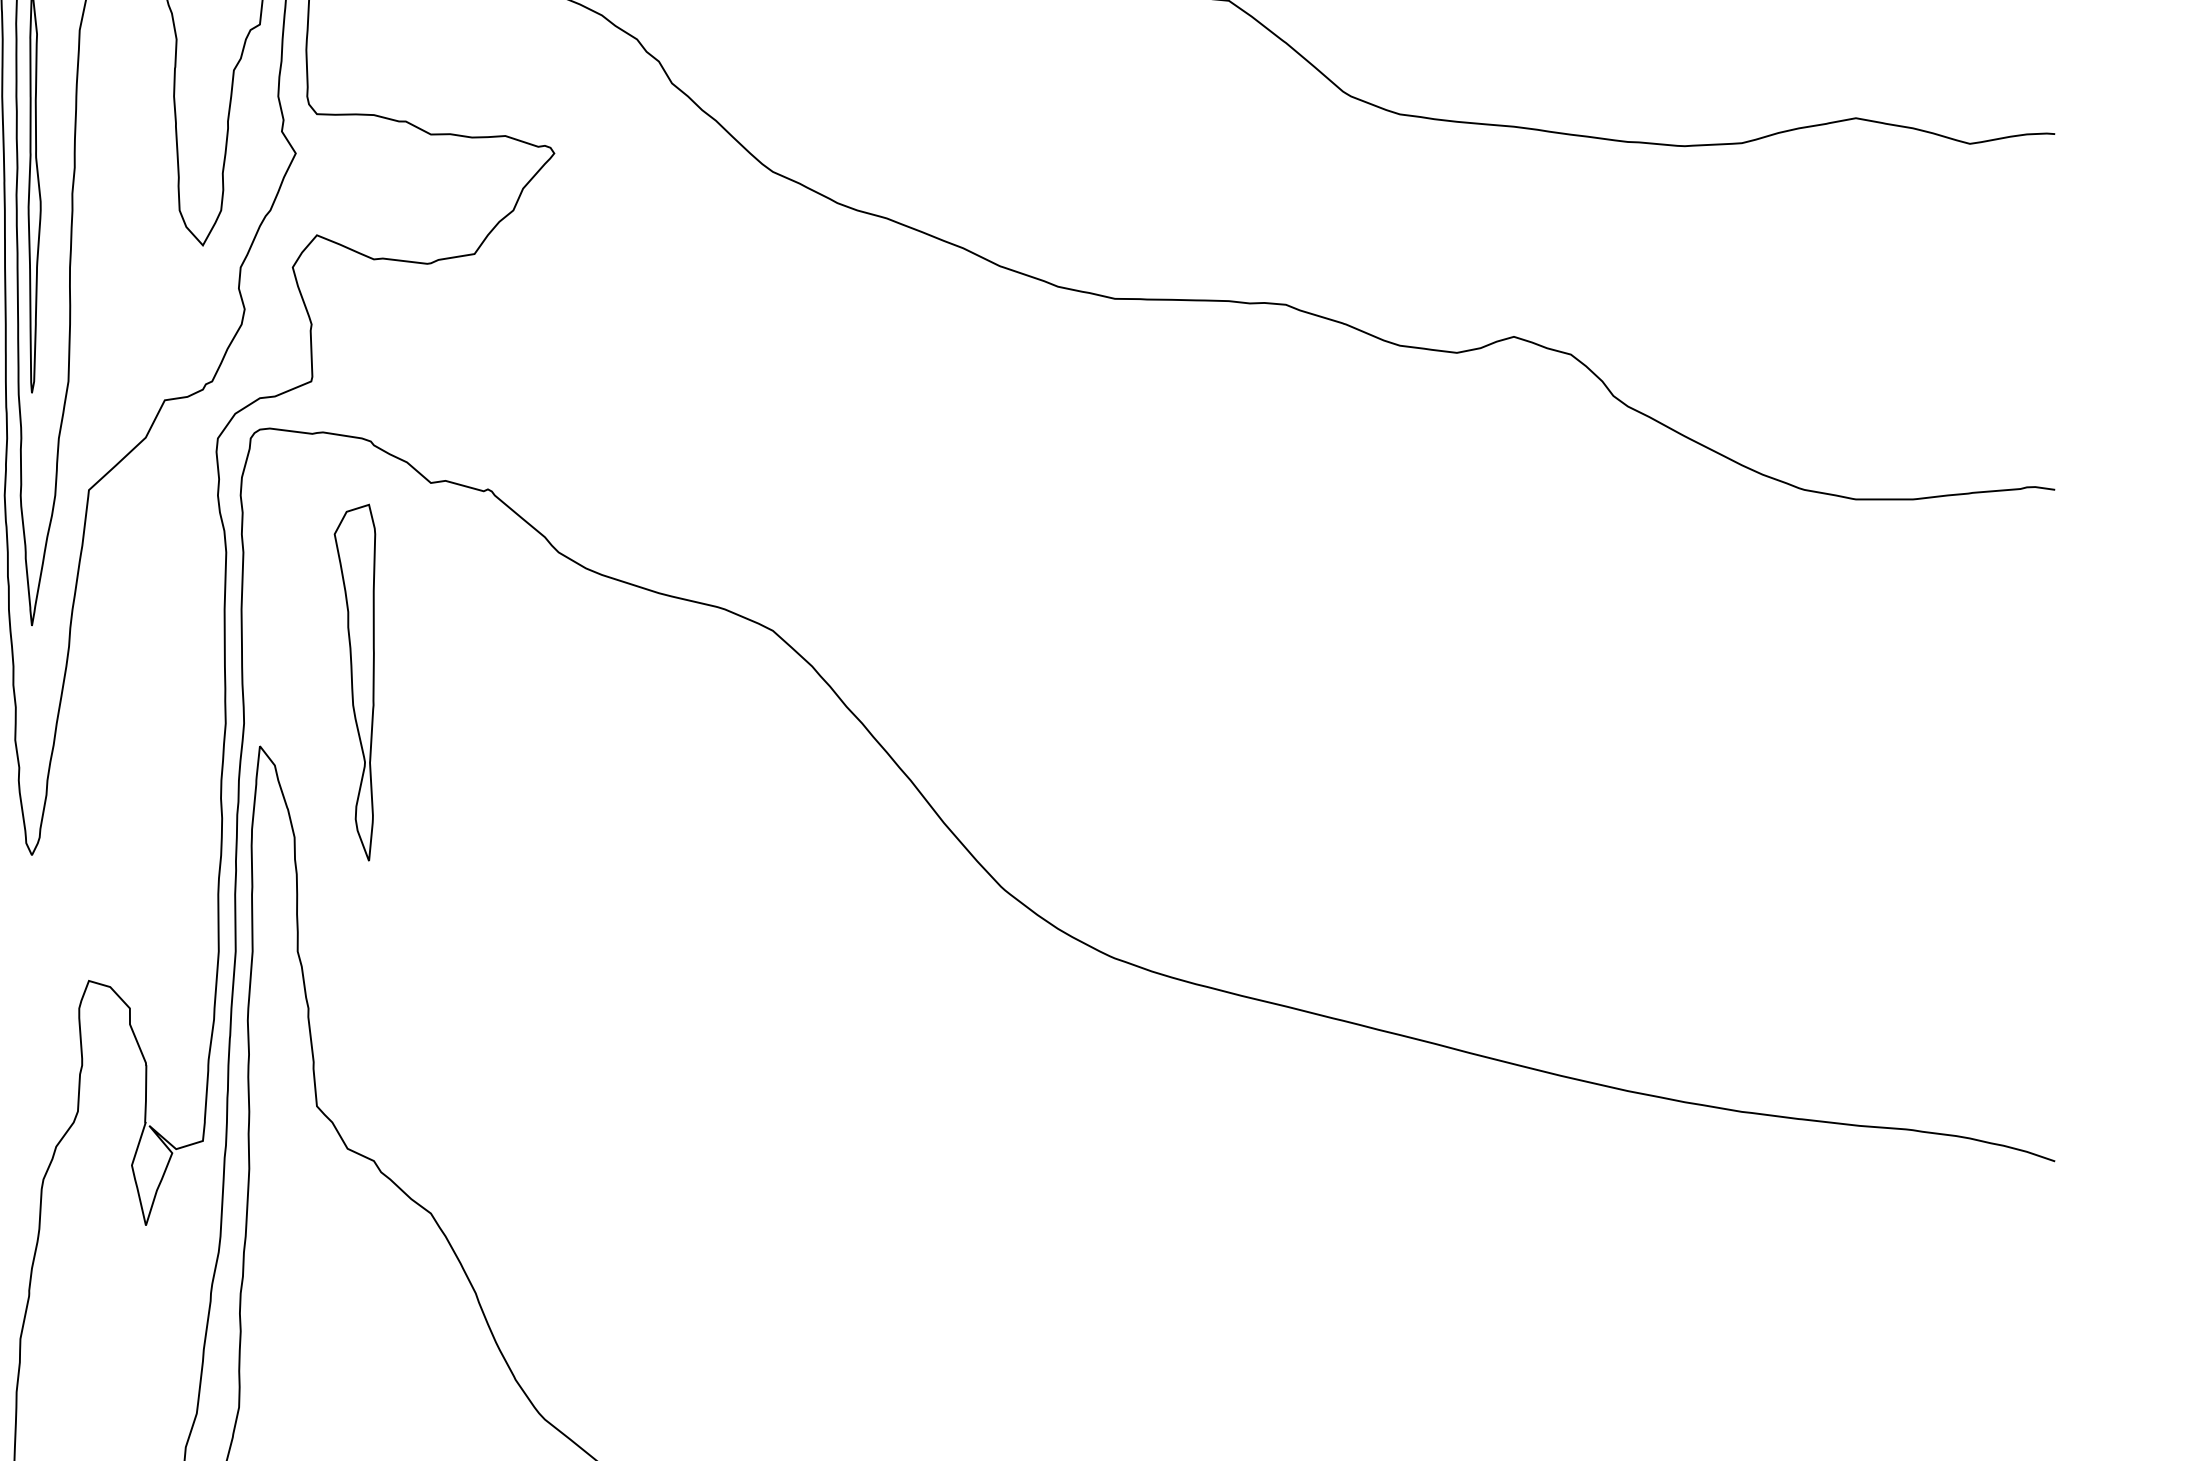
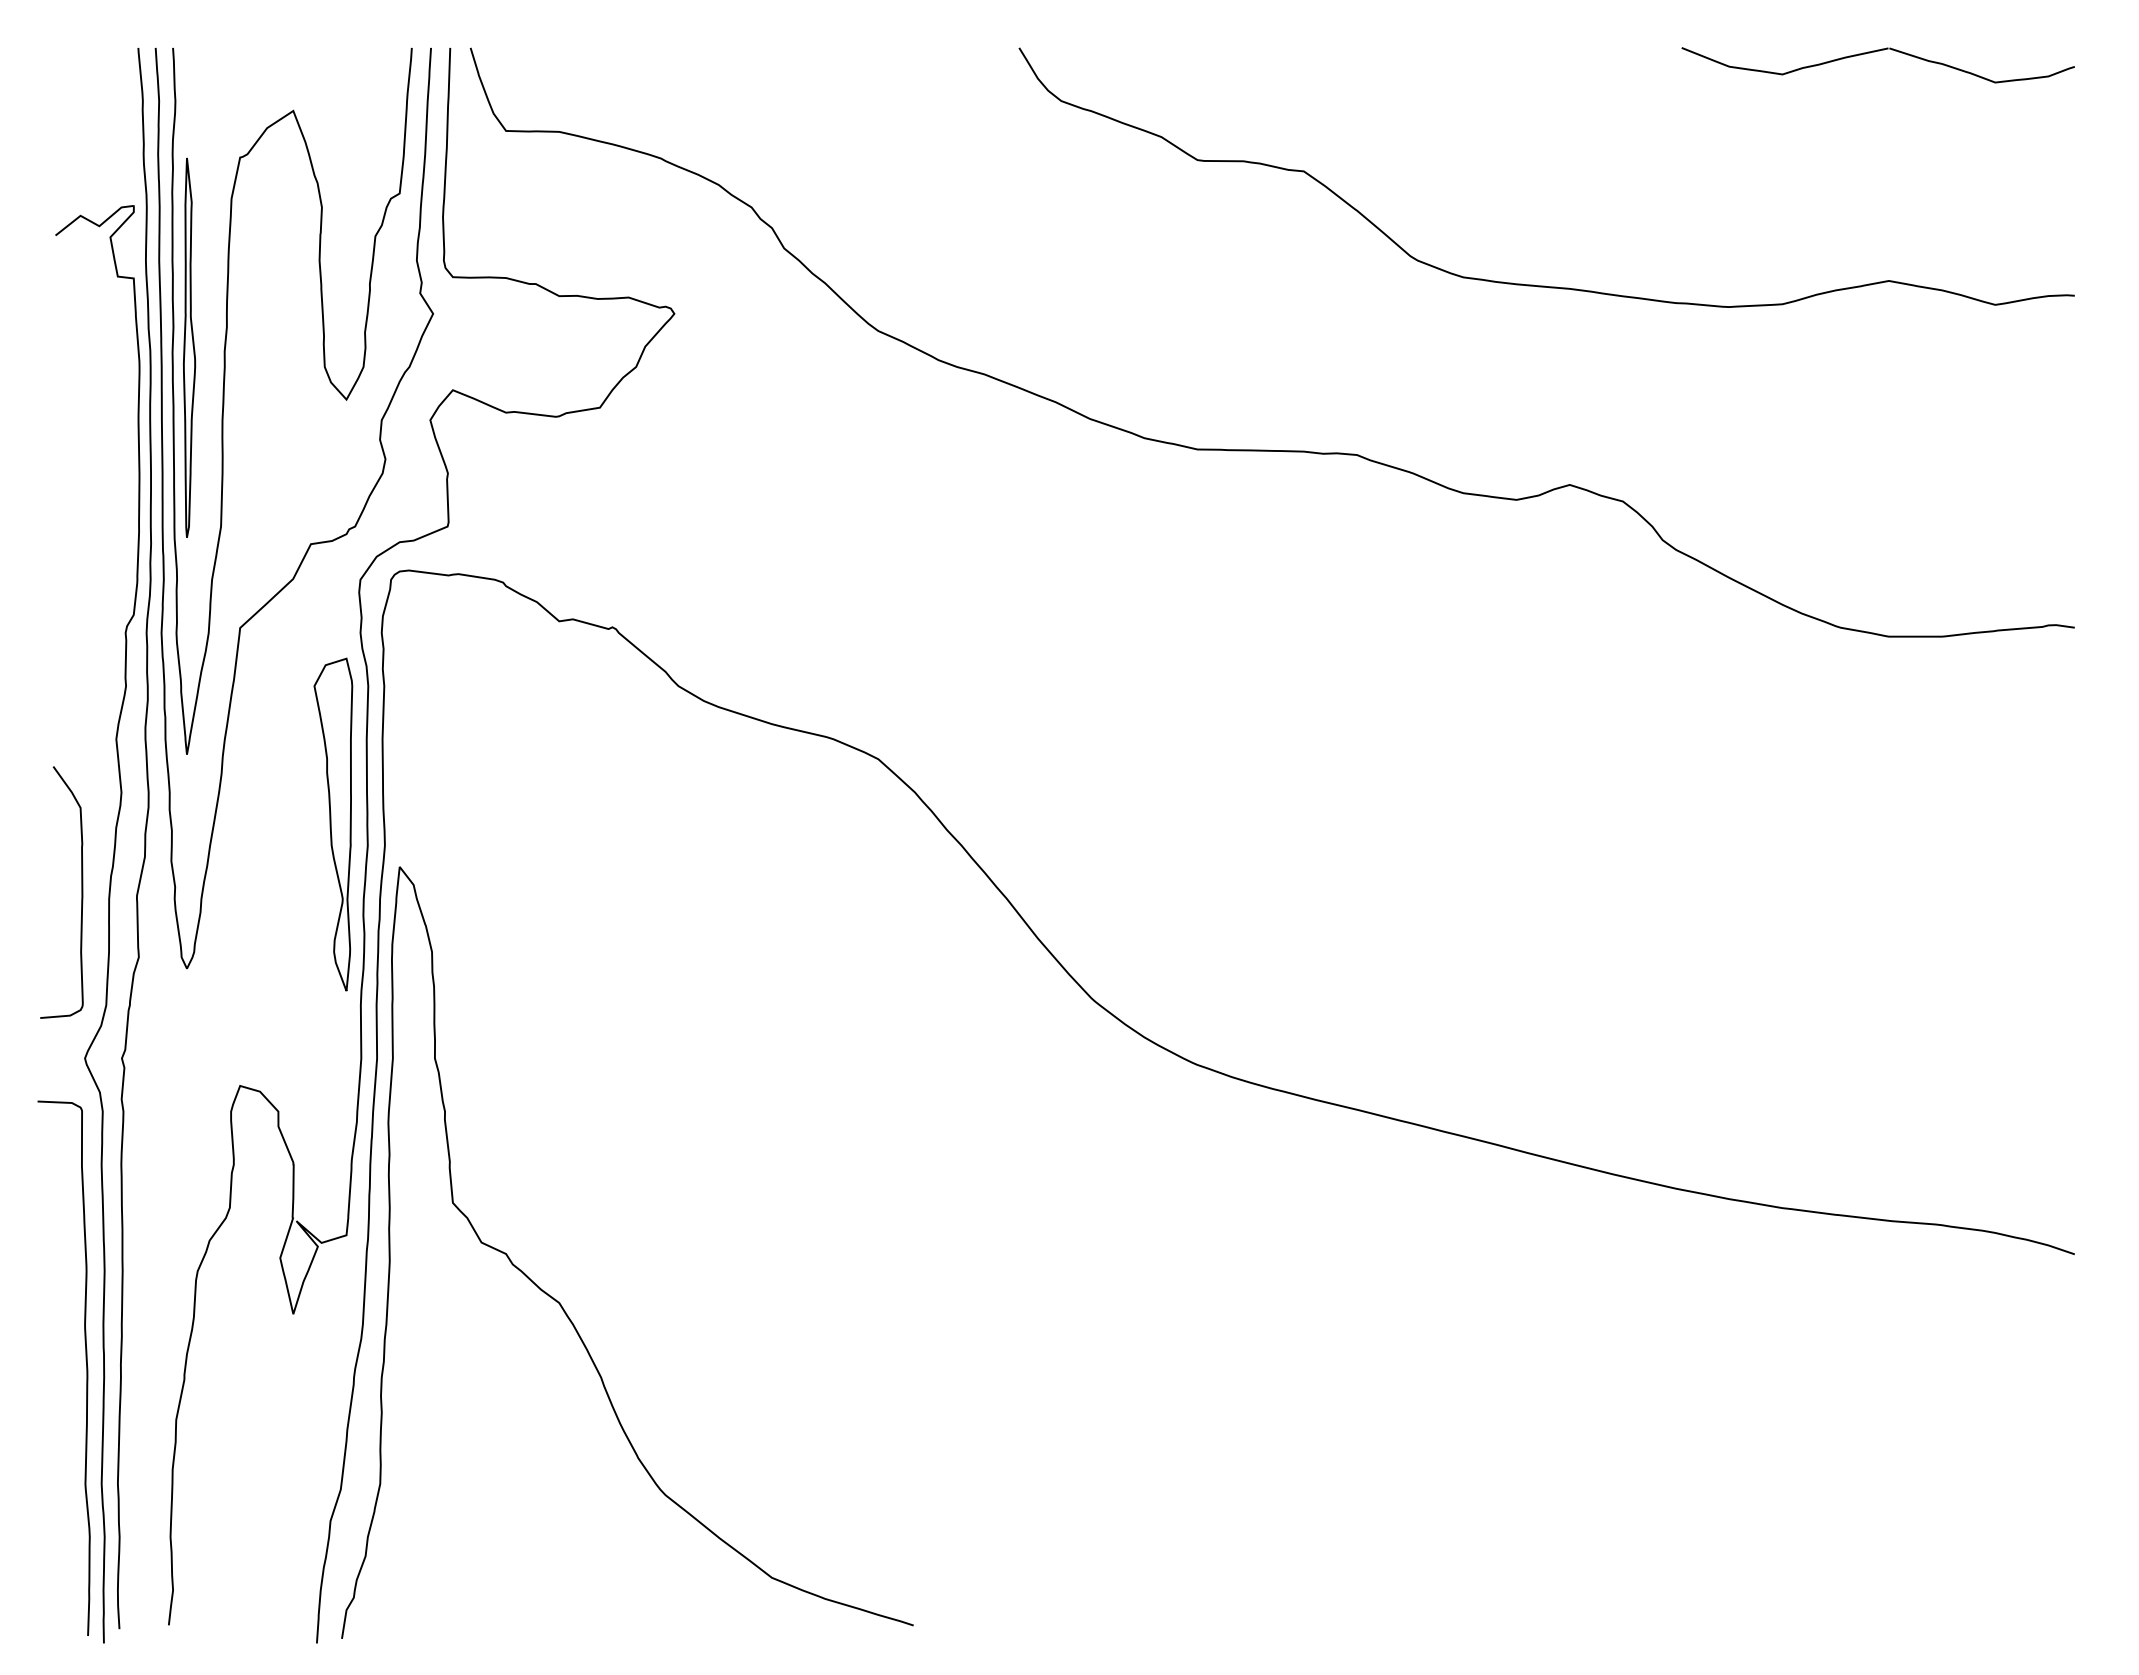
part: (355, 682) -> (333, 824), moved

